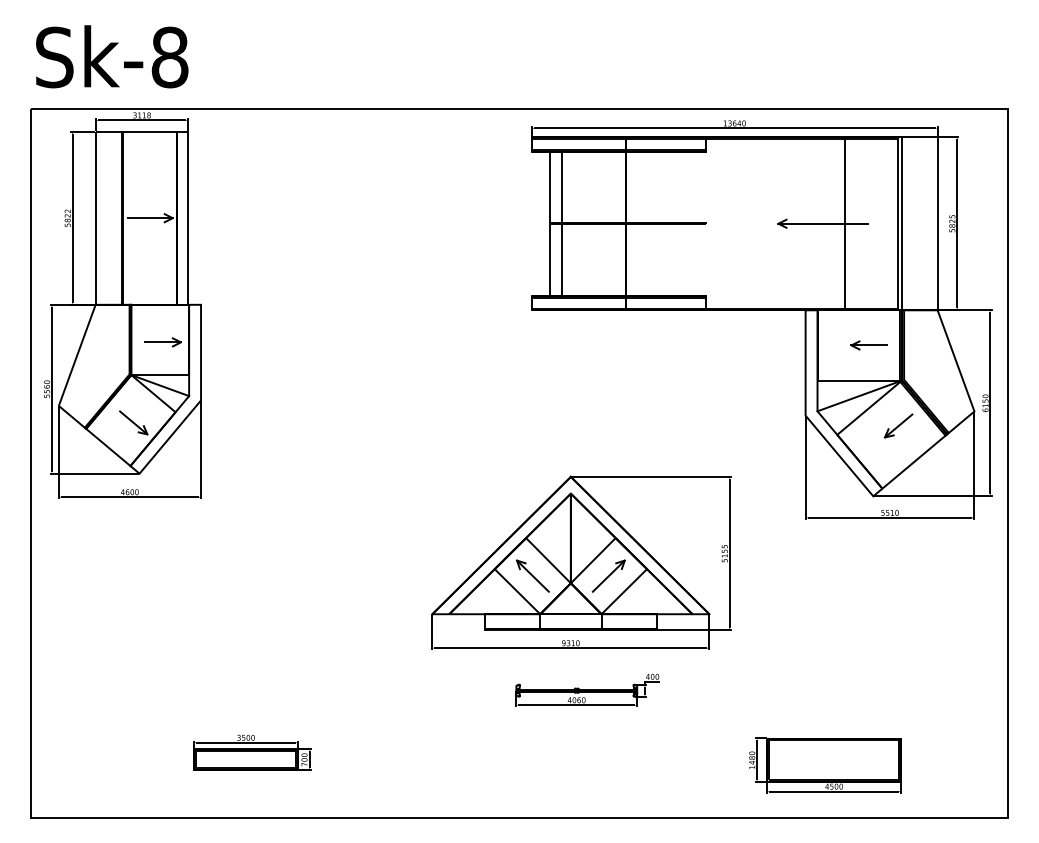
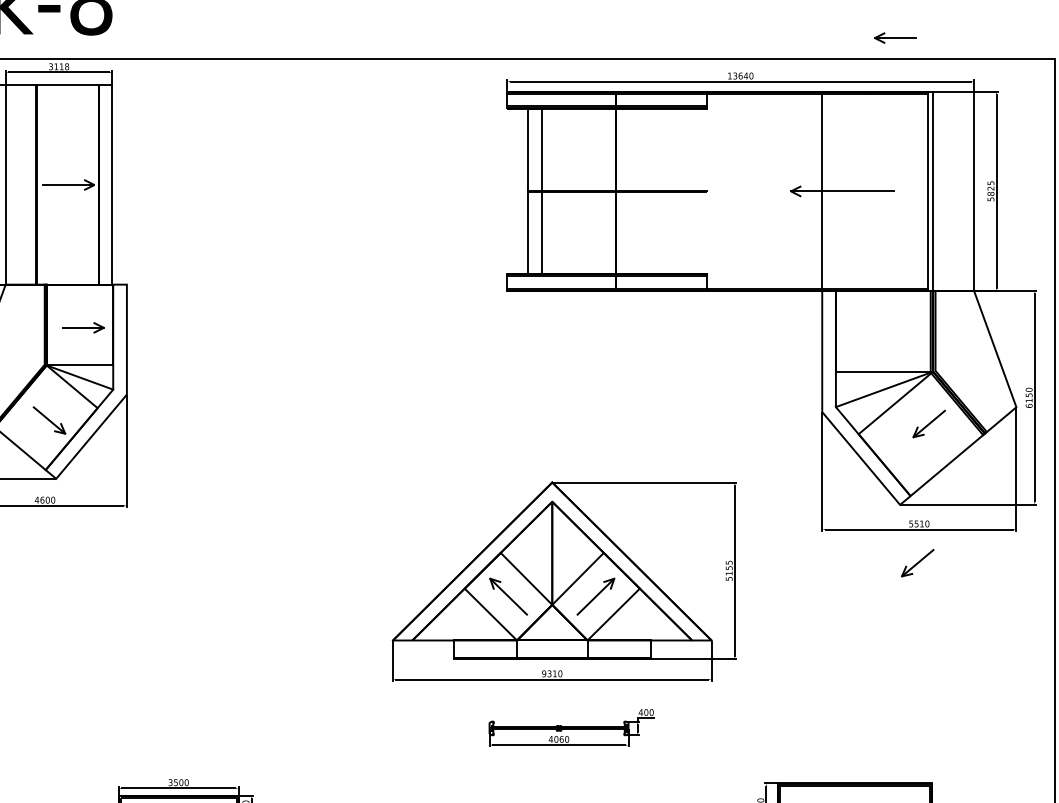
line: (845, 223) -> (822, 191), moved
part: (868, 345) -> (894, 38), moved
part: (888, 546) -> (917, 562), added

